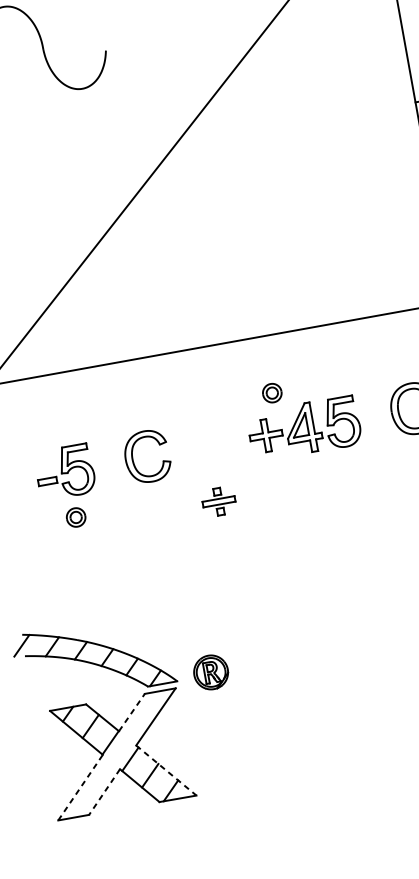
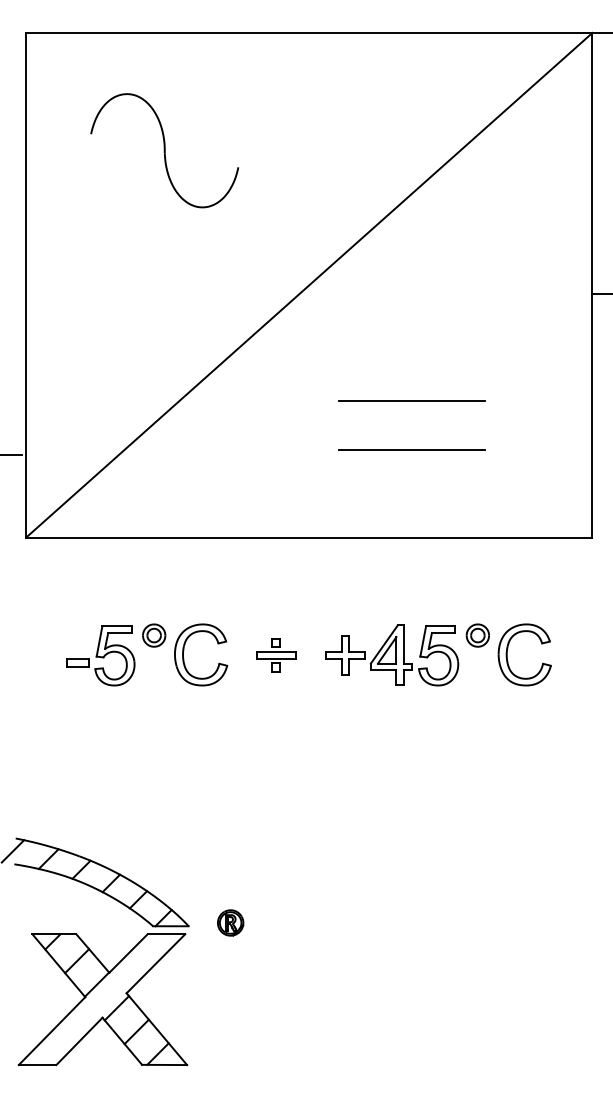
line: (282, 217) -> (411, 401), added
line: (289, 256) -> (411, 449), added
part: (271, 393) -> (477, 635), moved
part: (219, 501) -> (276, 655), moved
part: (76, 517) -> (154, 635), moved
part: (211, 672) -> (230, 922), size x0.62
line: (131, 712) -> (128, 953), dashed -> solid
line: (166, 770) -> (156, 1029), dashed -> solid
line: (80, 787) -> (52, 1031), dashed -> solid
line: (104, 792) -> (79, 1041), dashed -> solid

